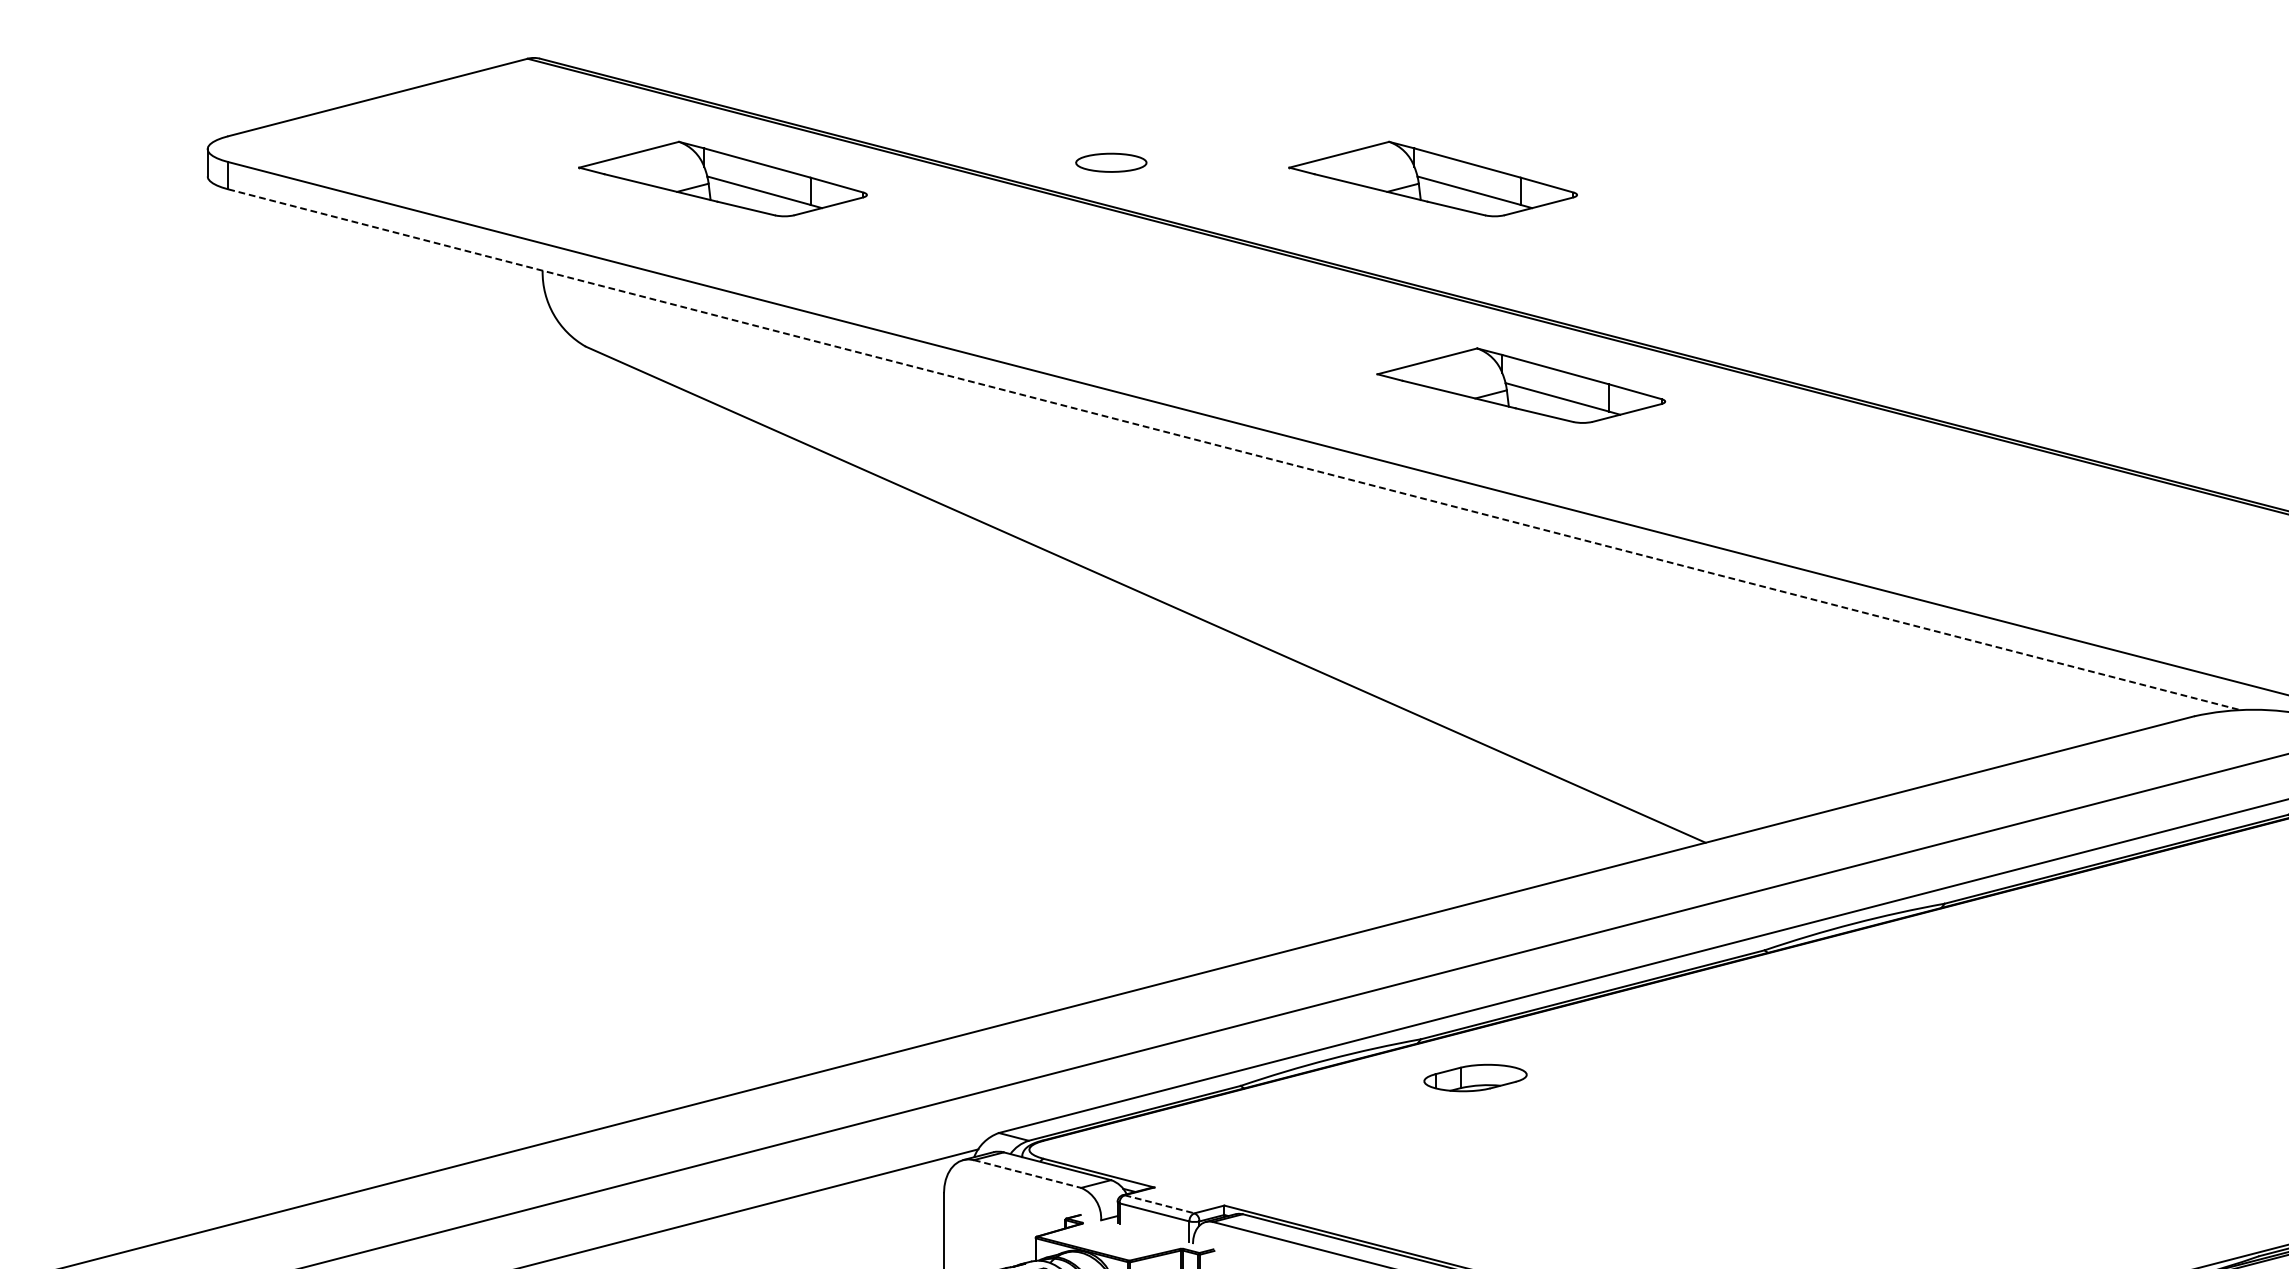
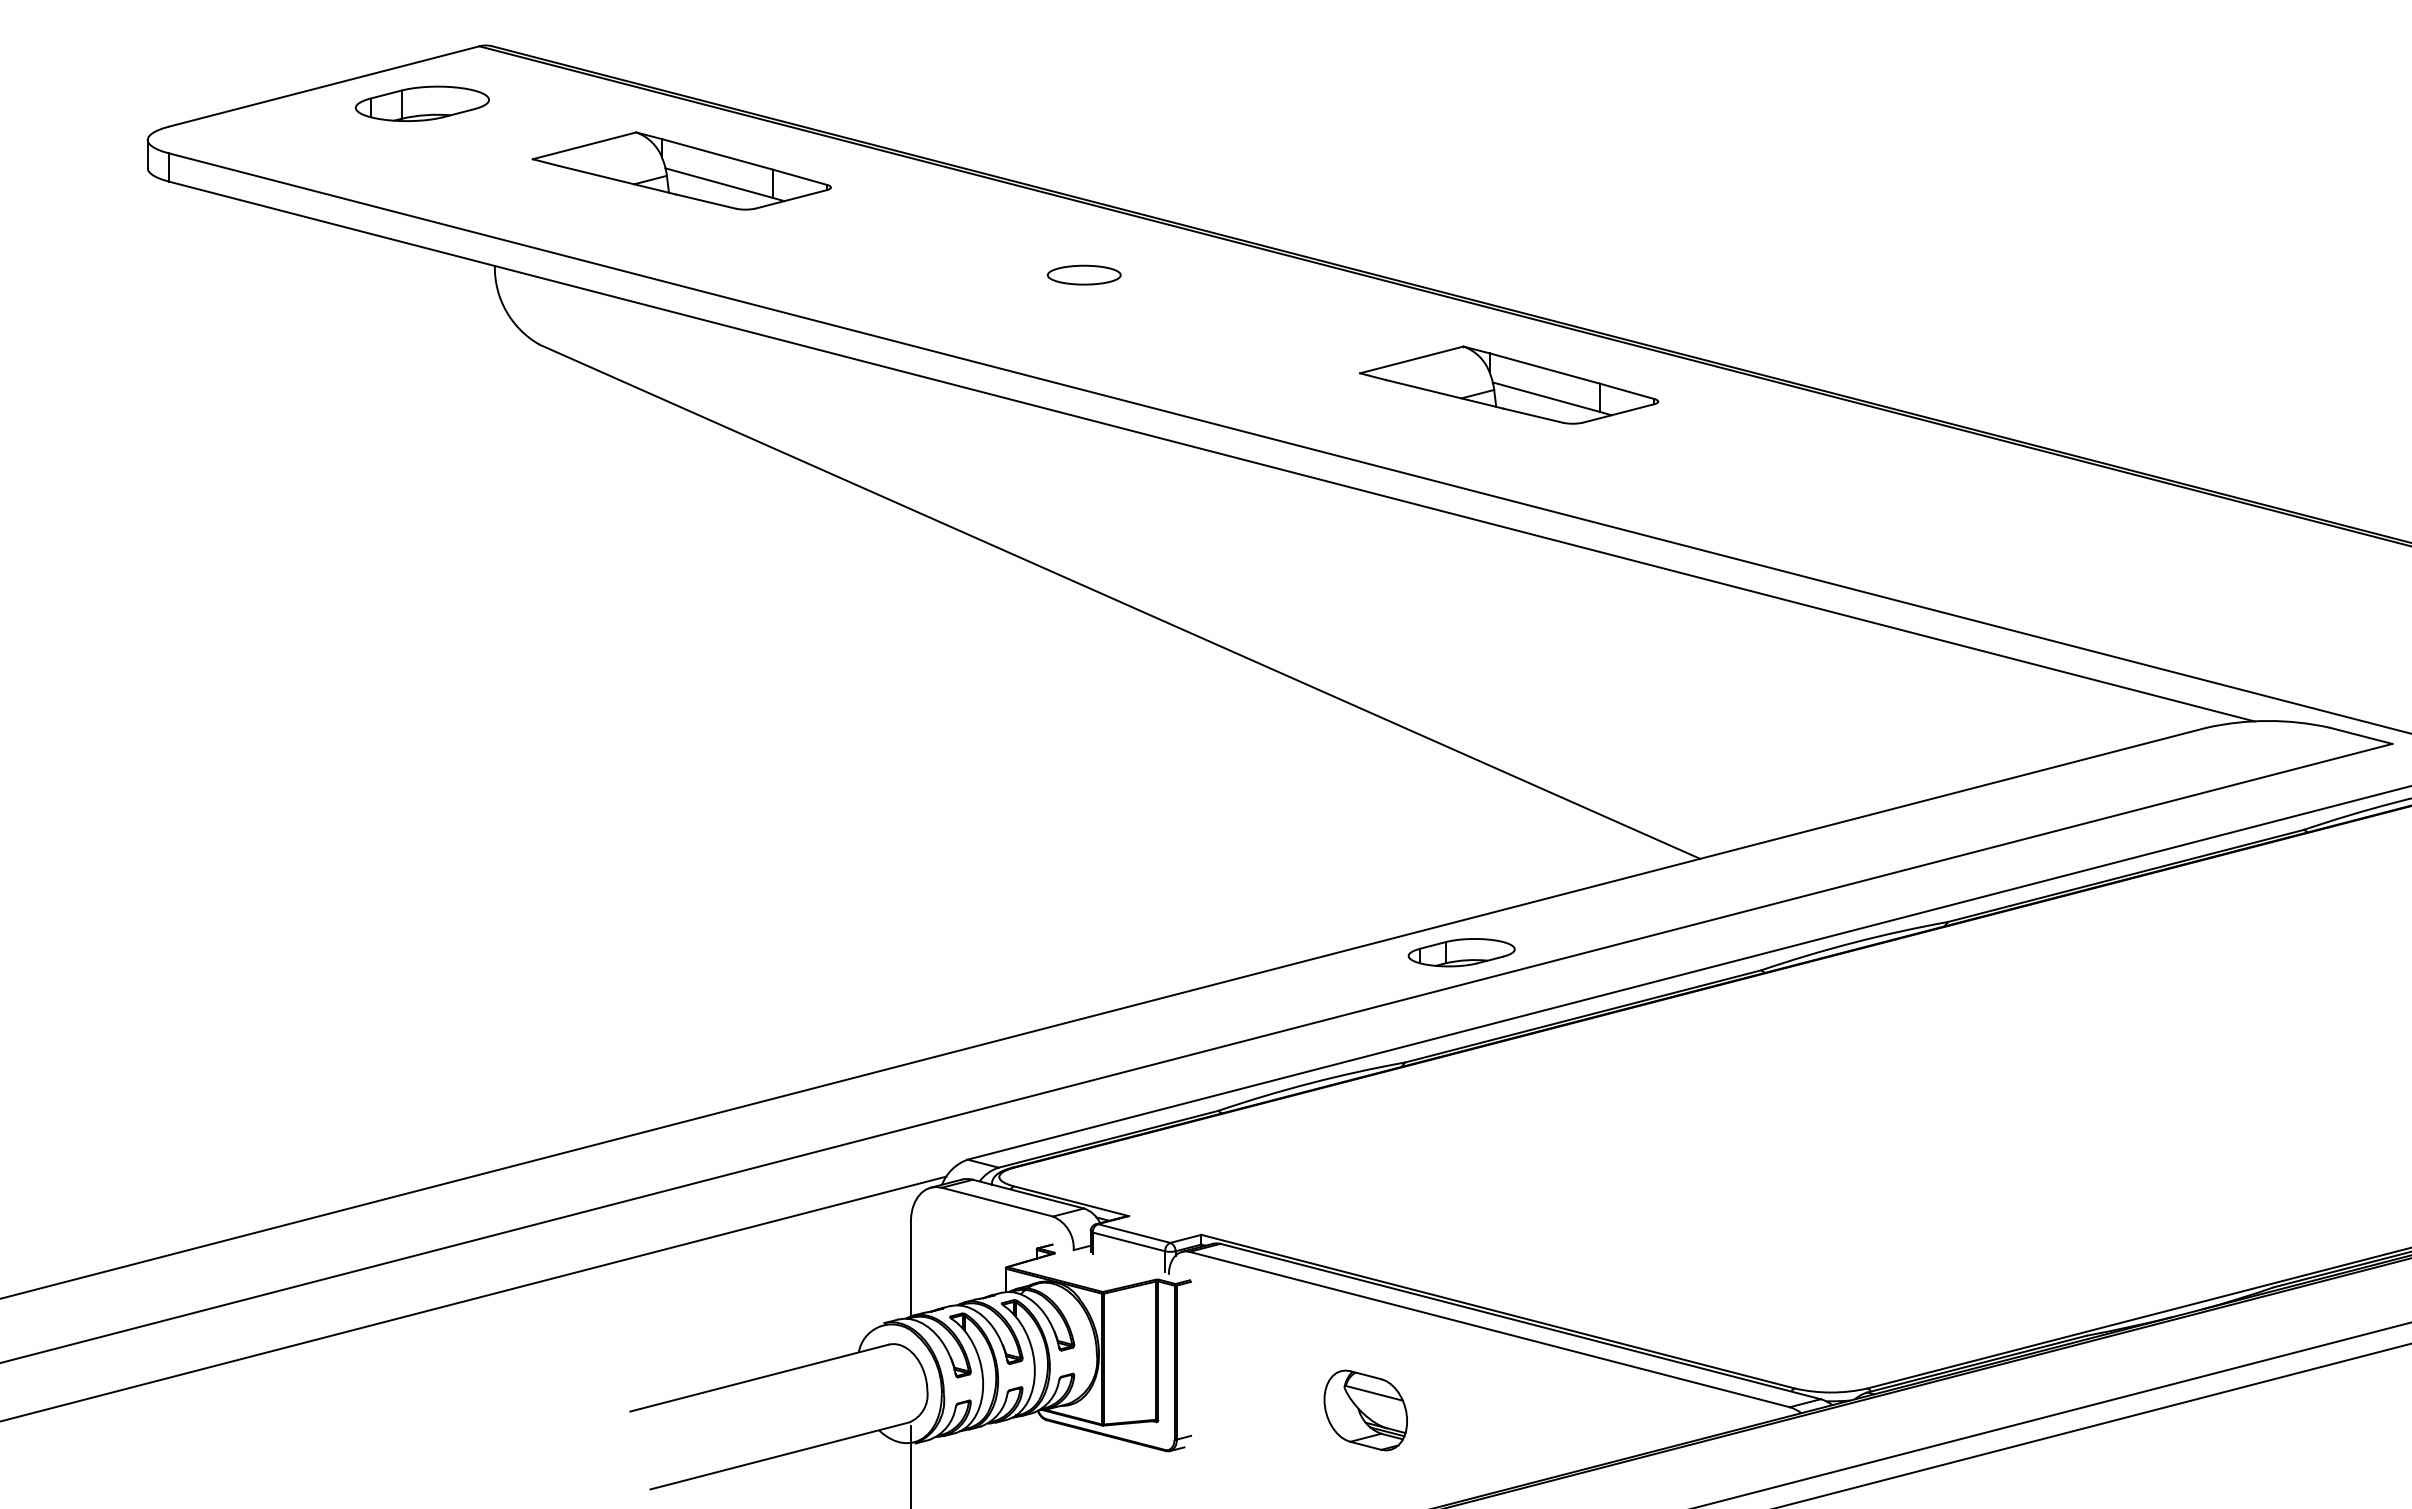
part: (471, 113) -> (421, 103), added
part: (1110, 162) -> (1083, 274), moved
part: (1432, 178) -> (1417, 170), removed
line: (1235, 449) -> (1212, 451), dashed -> solid
part: (1475, 1077) -> (1461, 952), moved
line: (1027, 1174) -> (997, 1202), dashed -> solid
line: (1159, 1204) -> (1134, 1233), dashed -> solid

